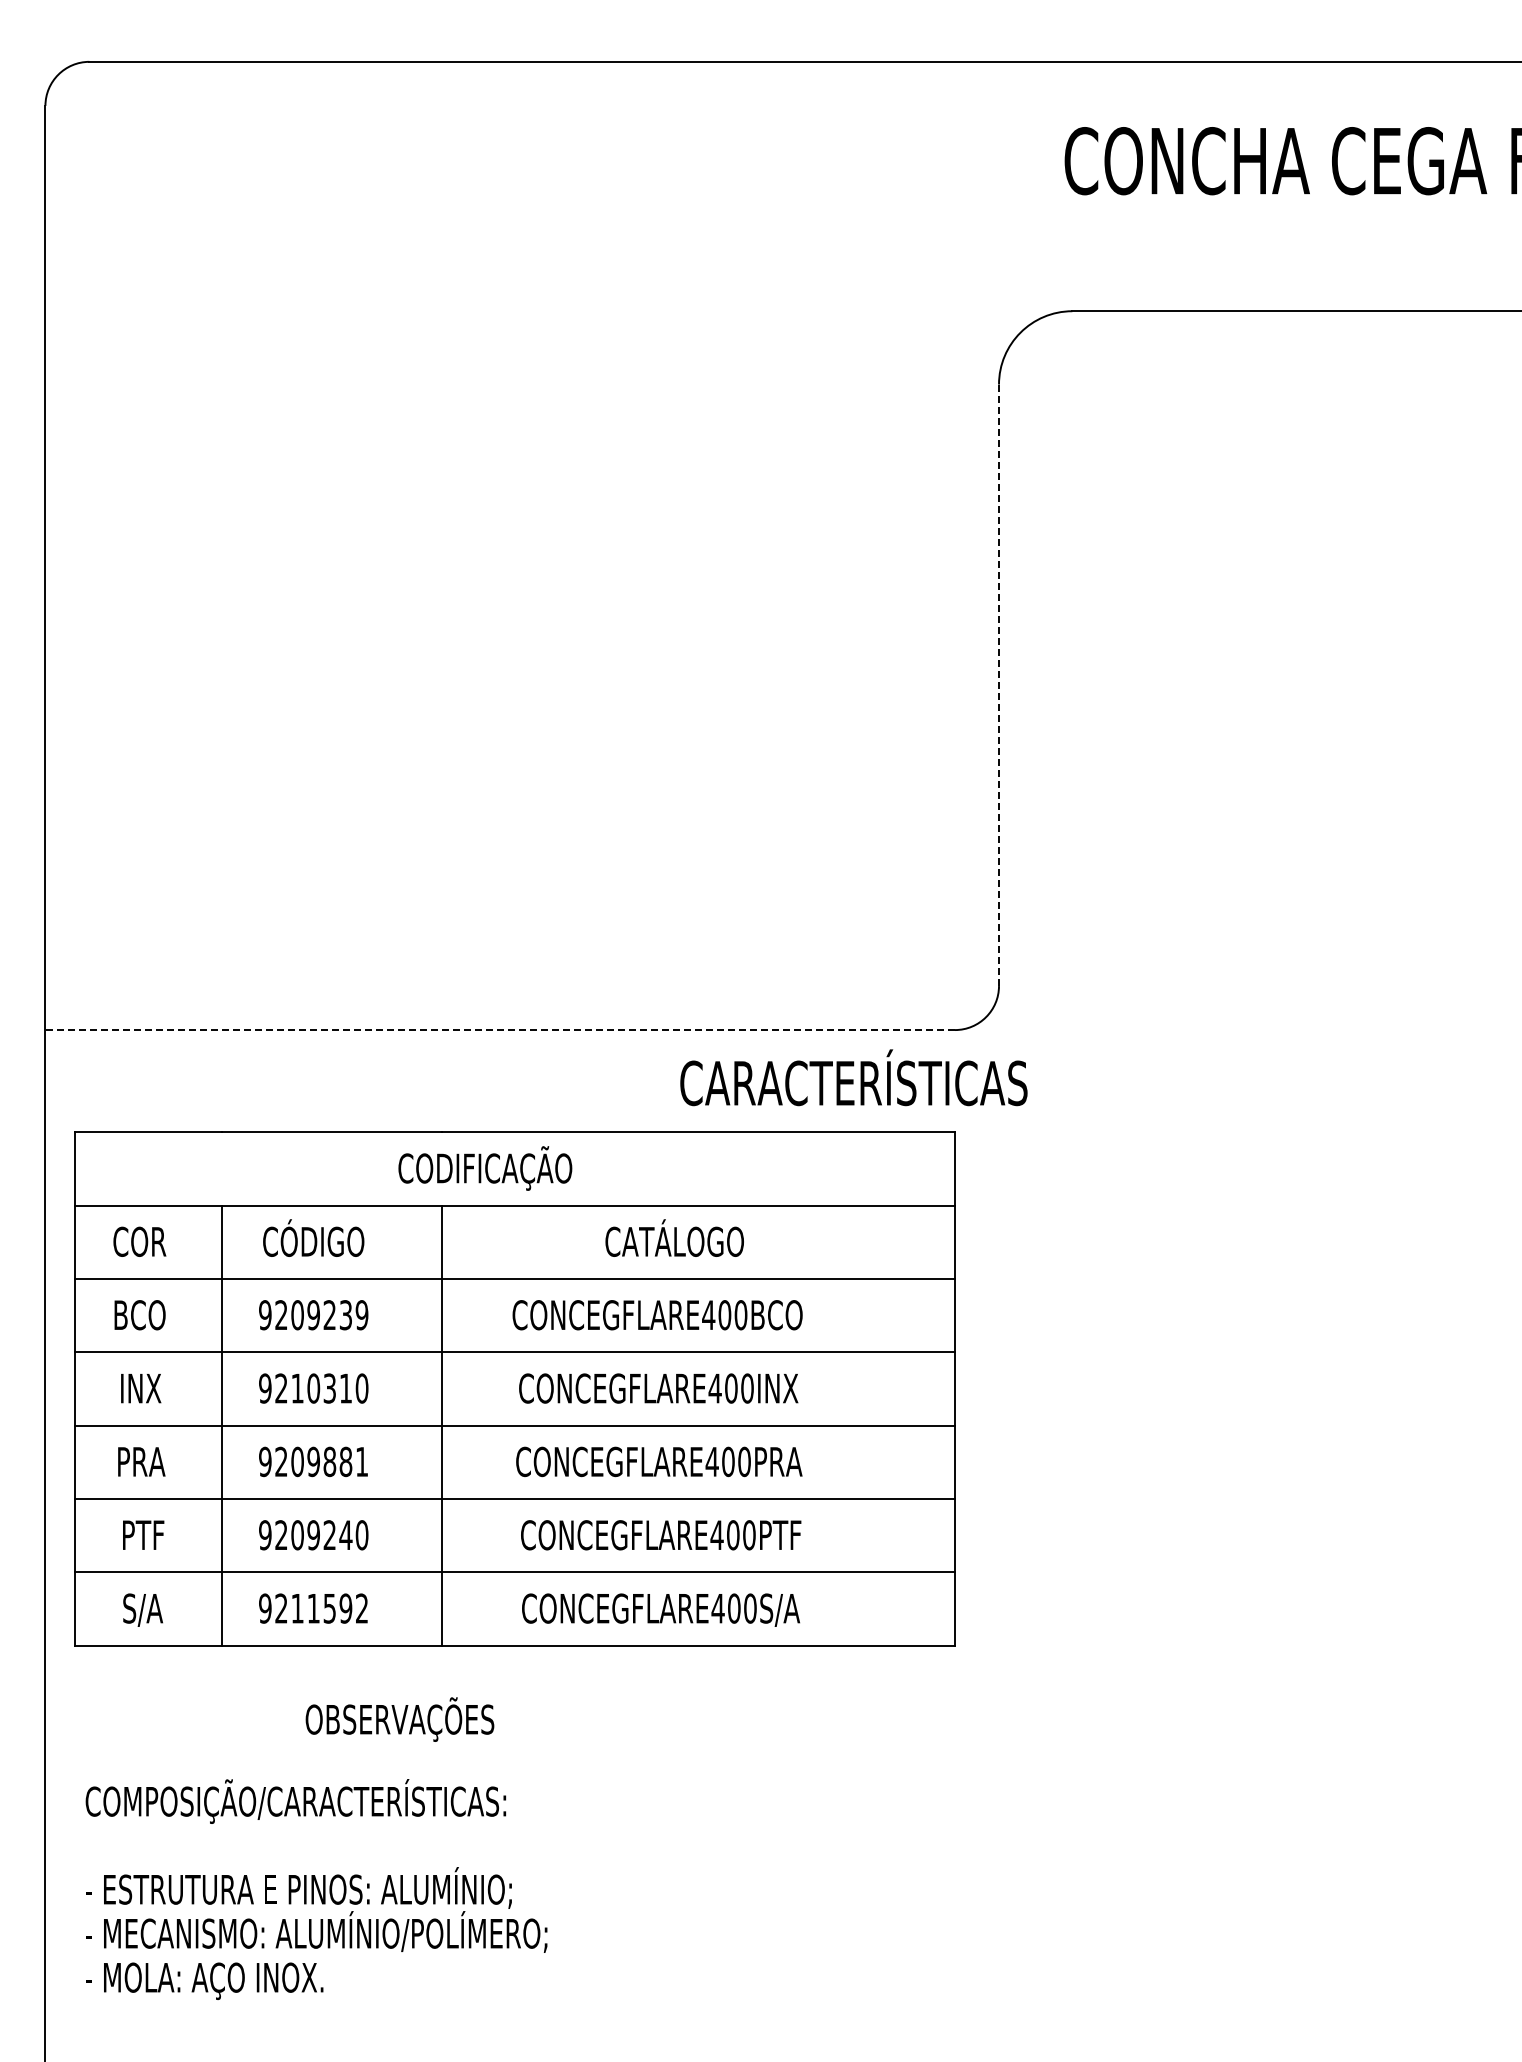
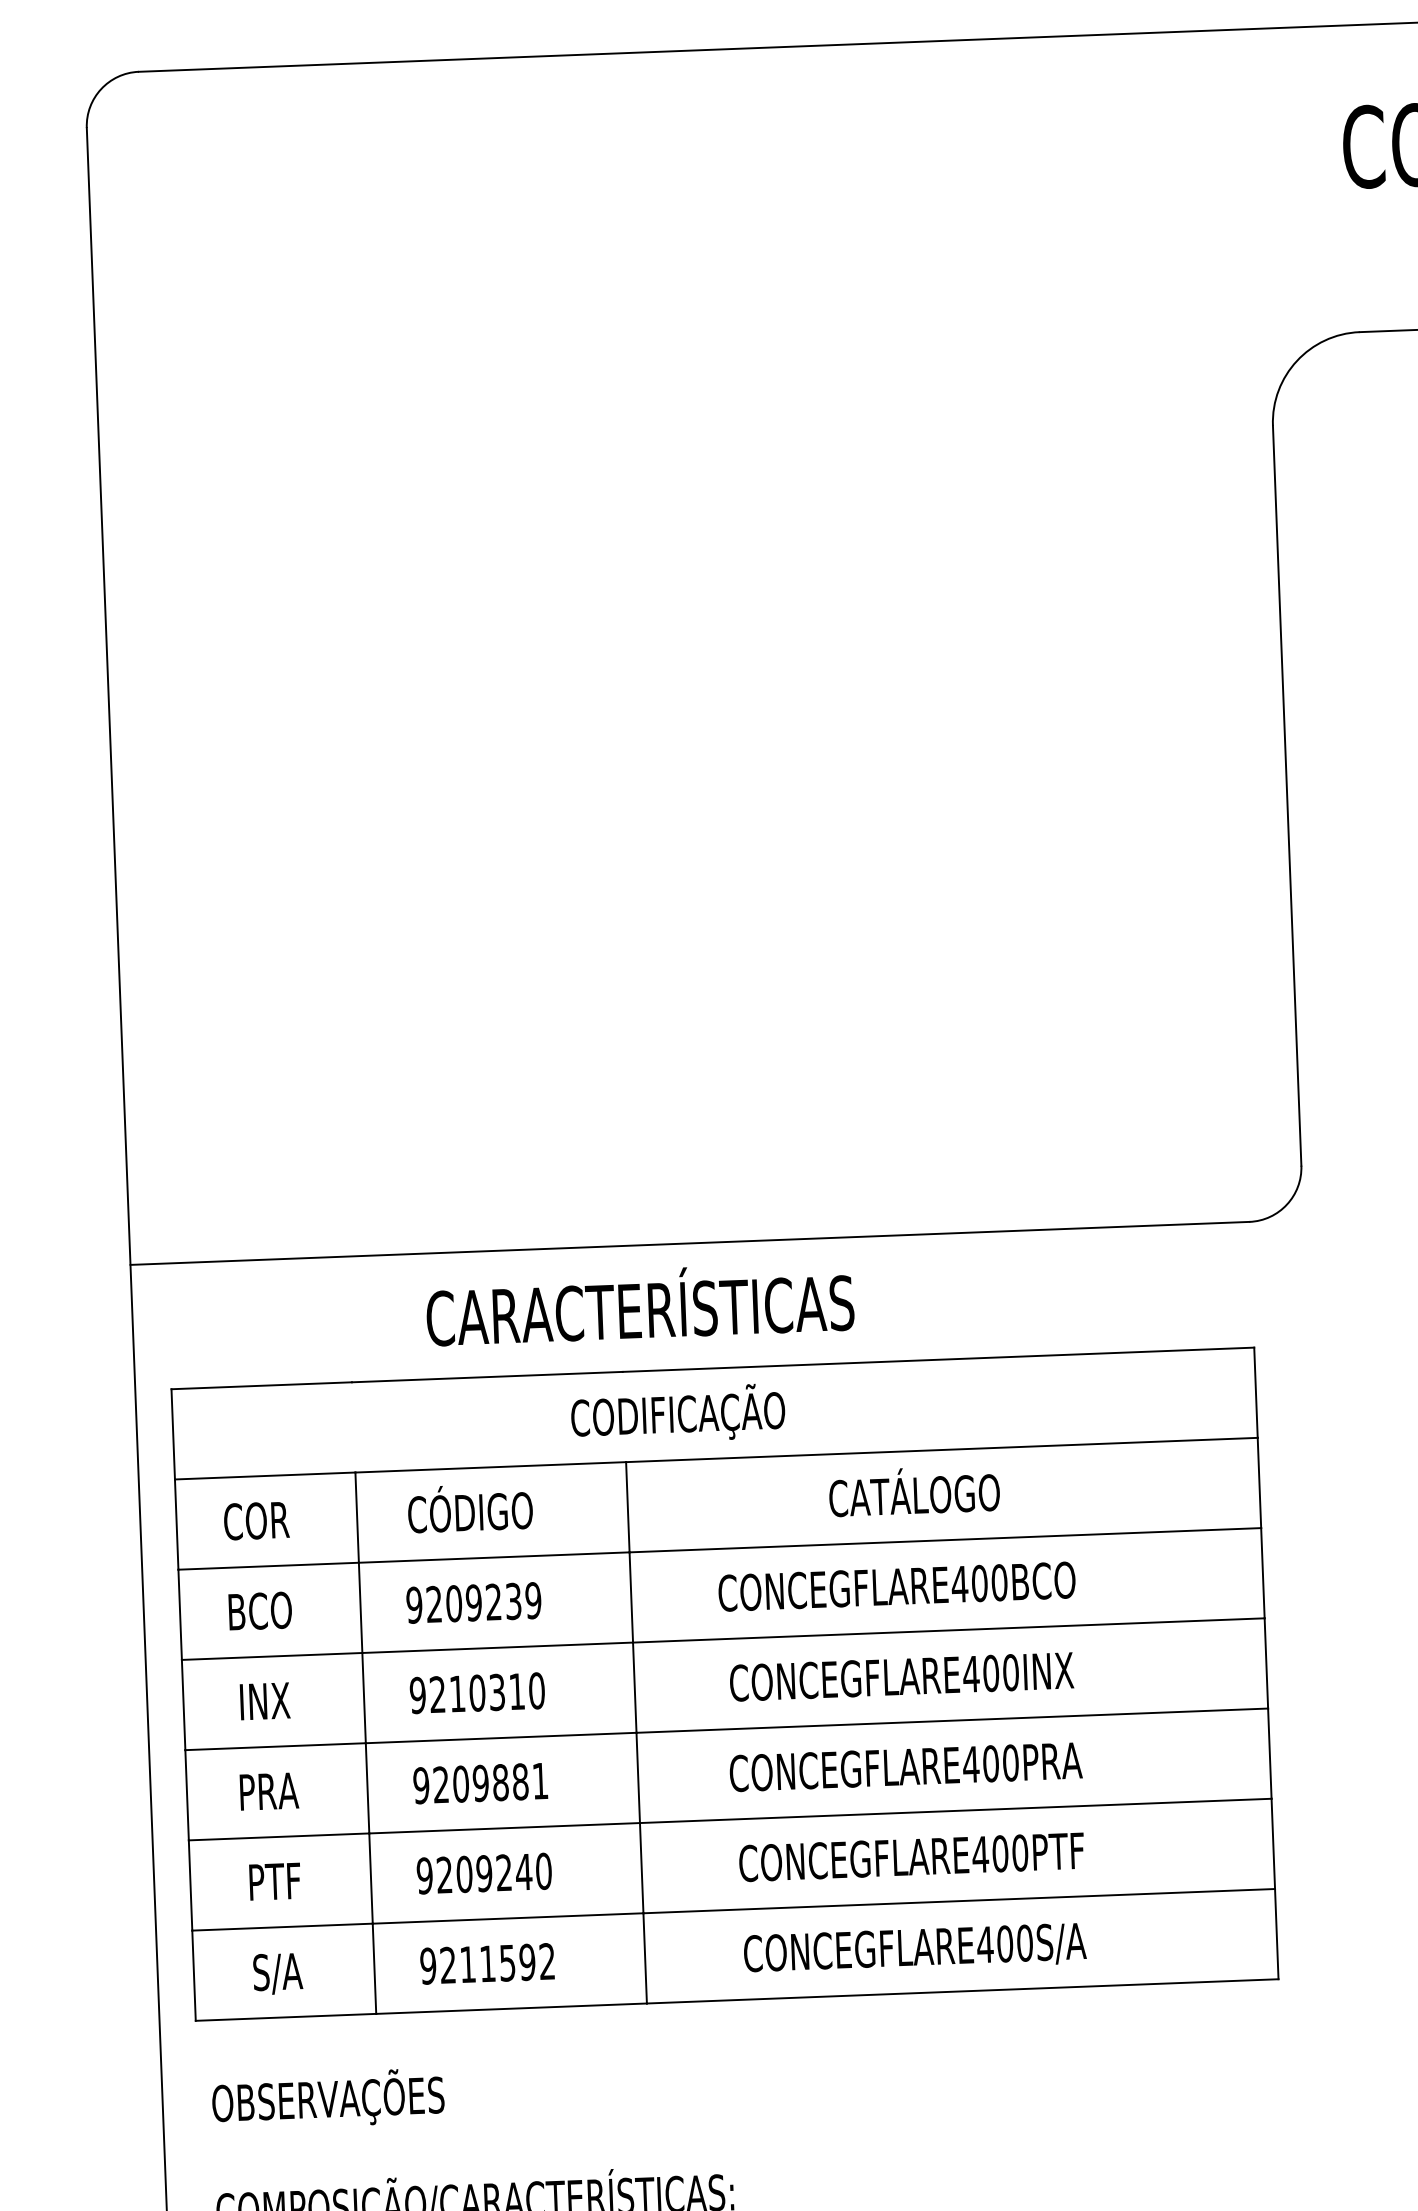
line: (999, 685) -> (1287, 795), dashed -> solid
line: (500, 1030) -> (690, 1243), dashed -> solid
text: (853, 1077) -> (639, 1303), moved
text: (399, 1719) -> (327, 2099), moved

